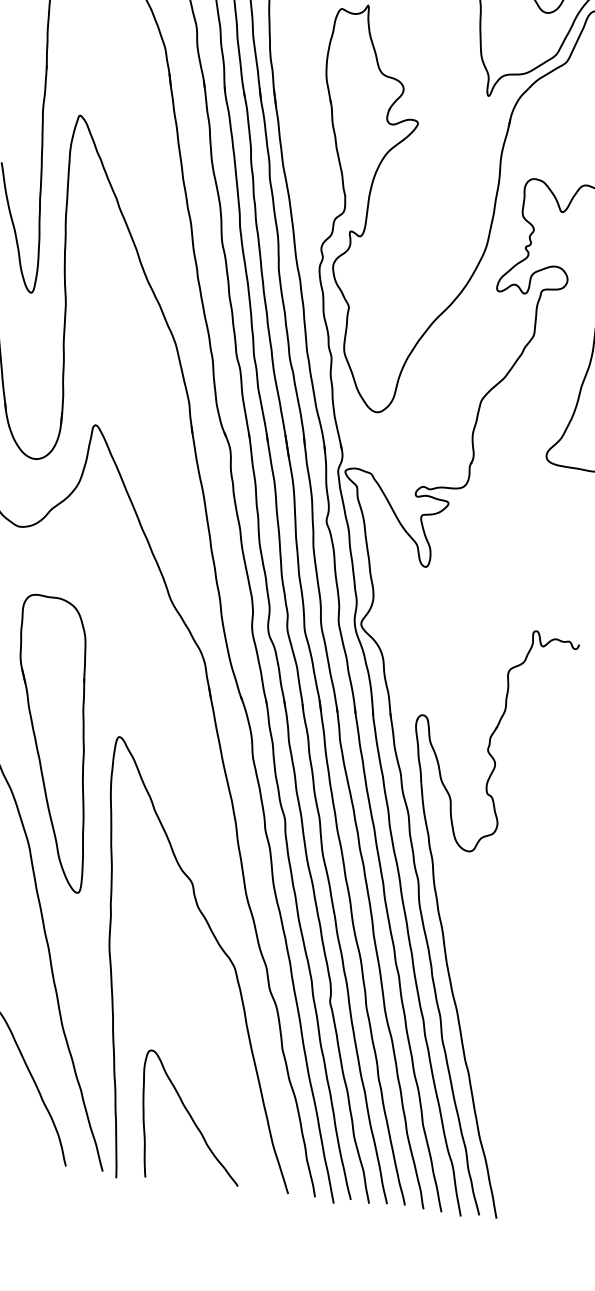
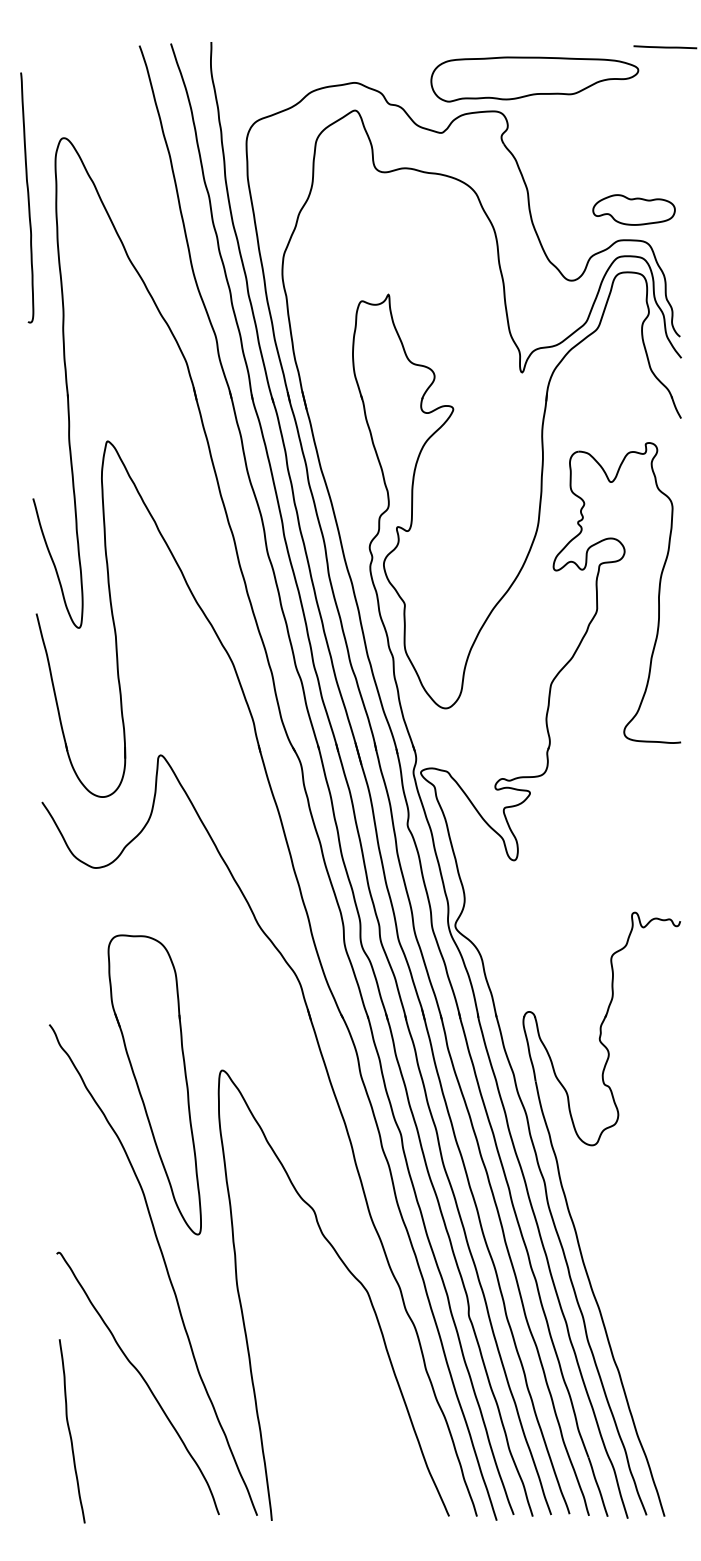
curve: (191, 1118) -> (341, 1450), removed

